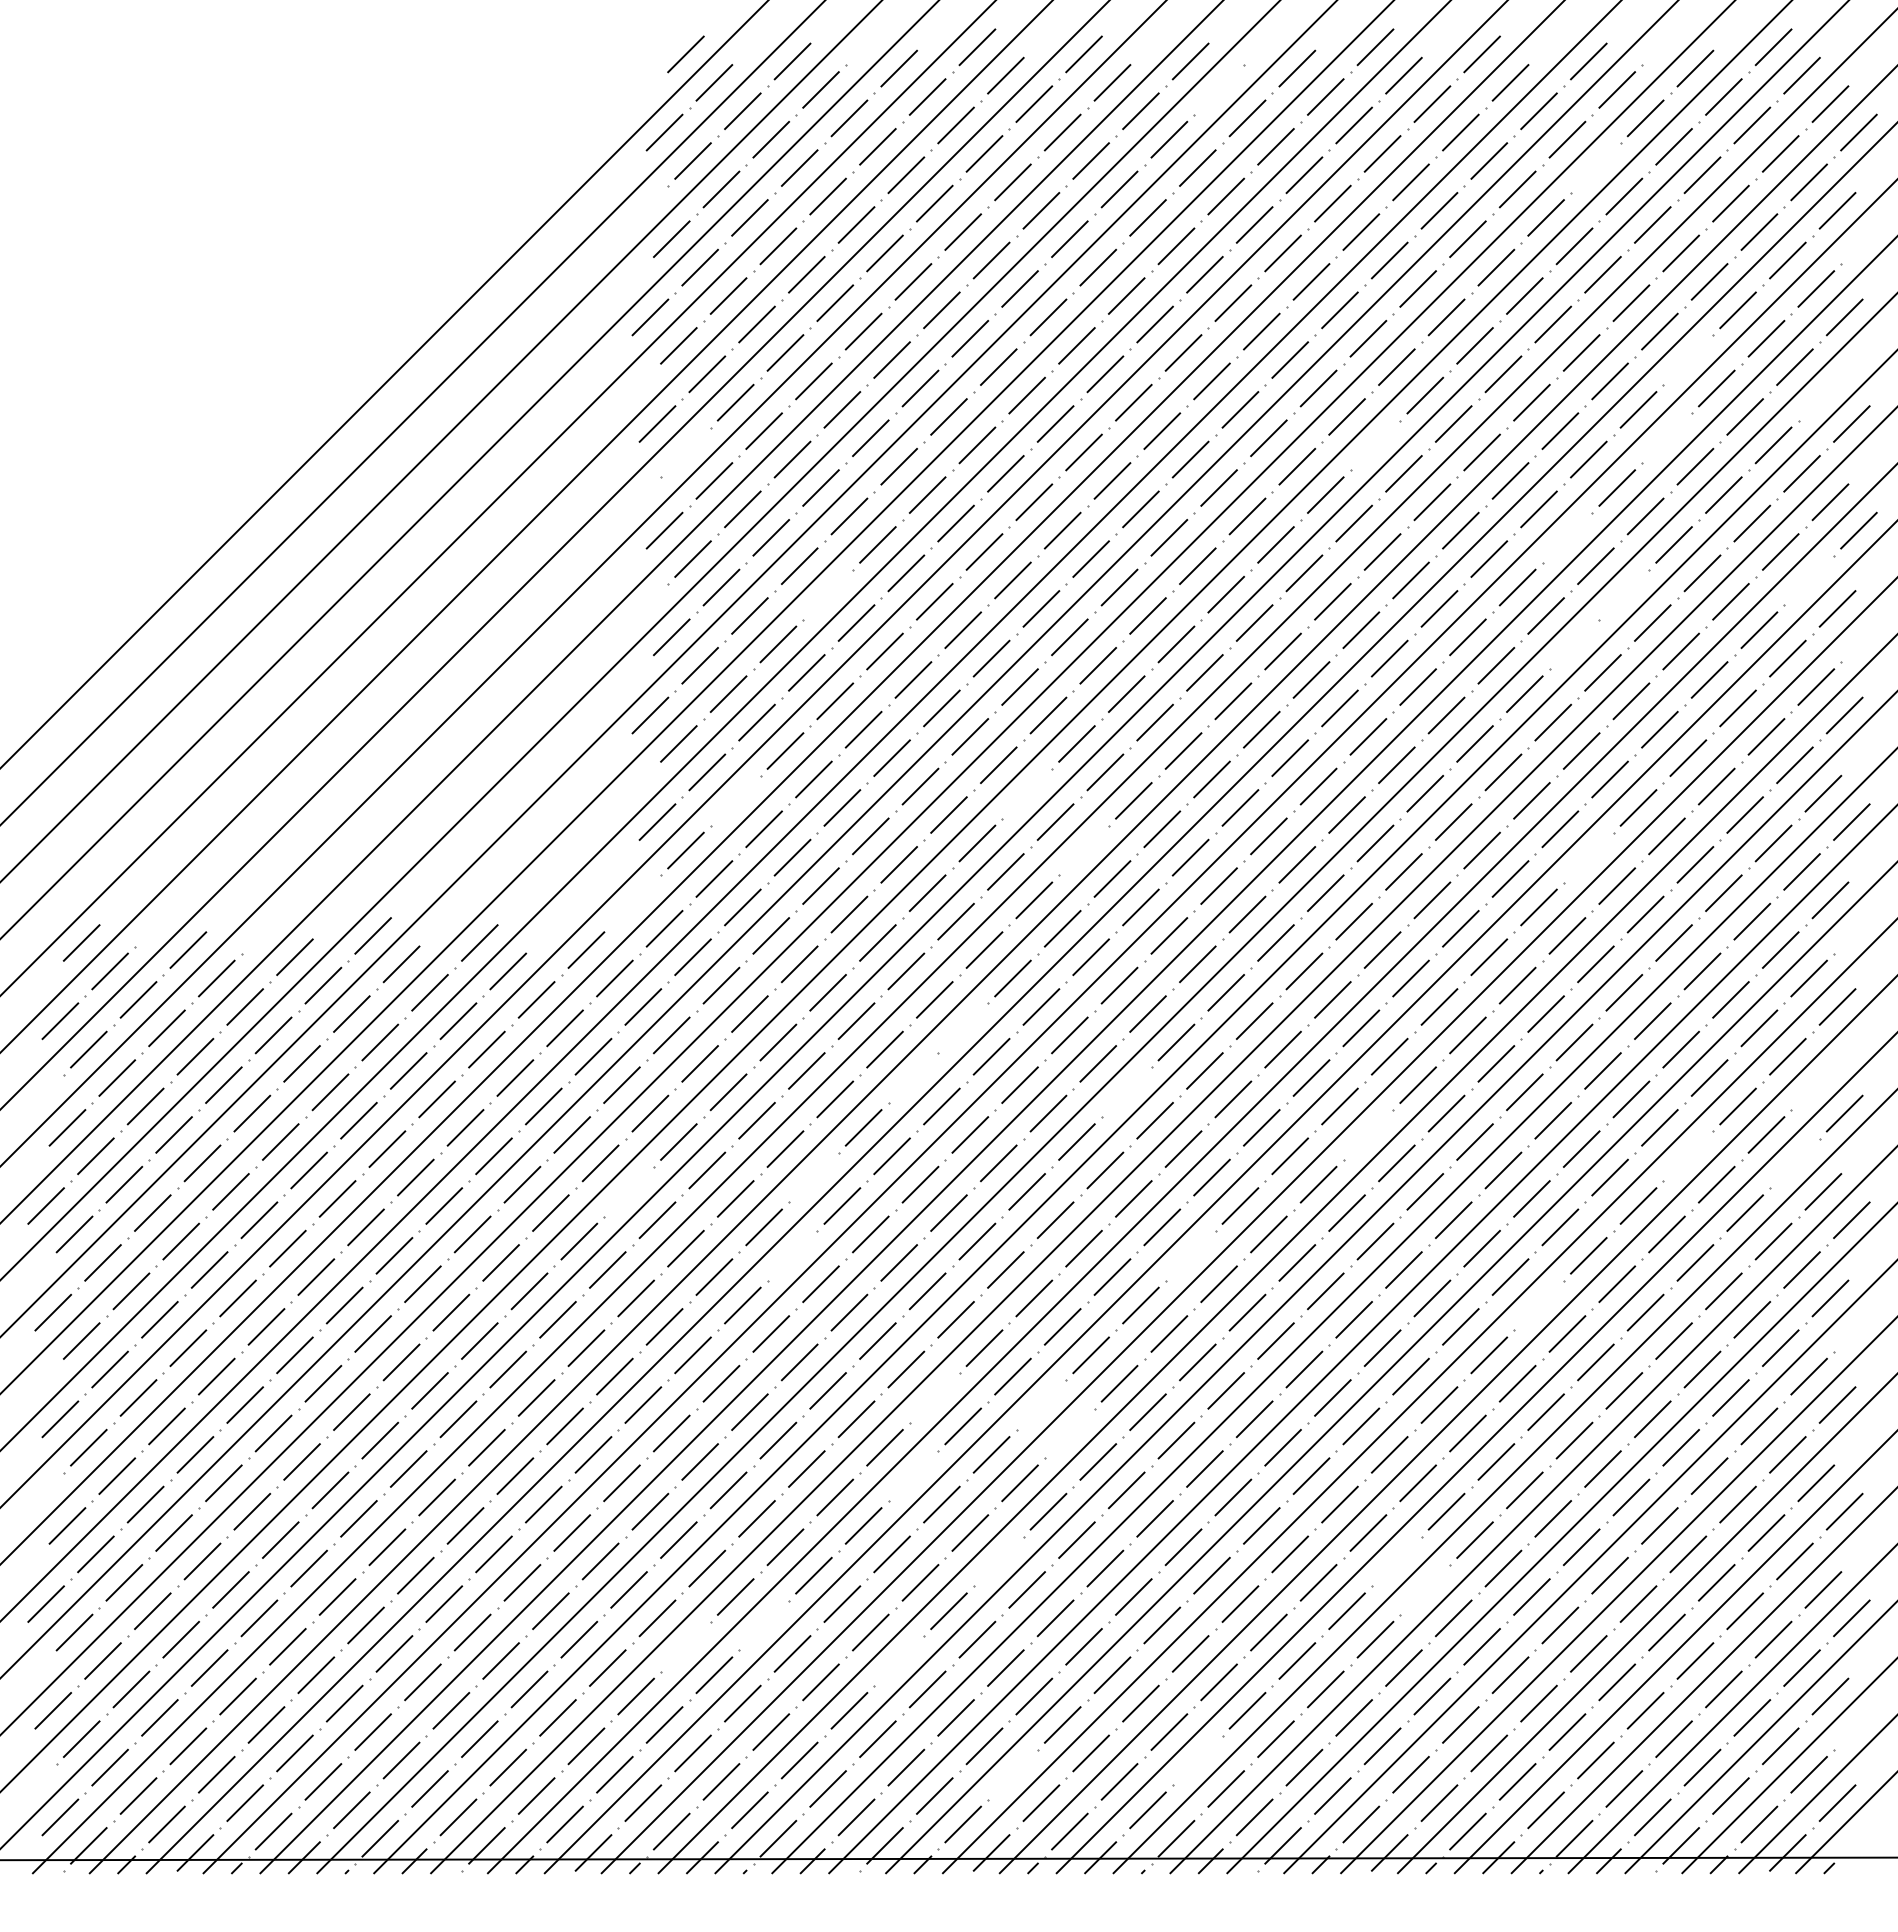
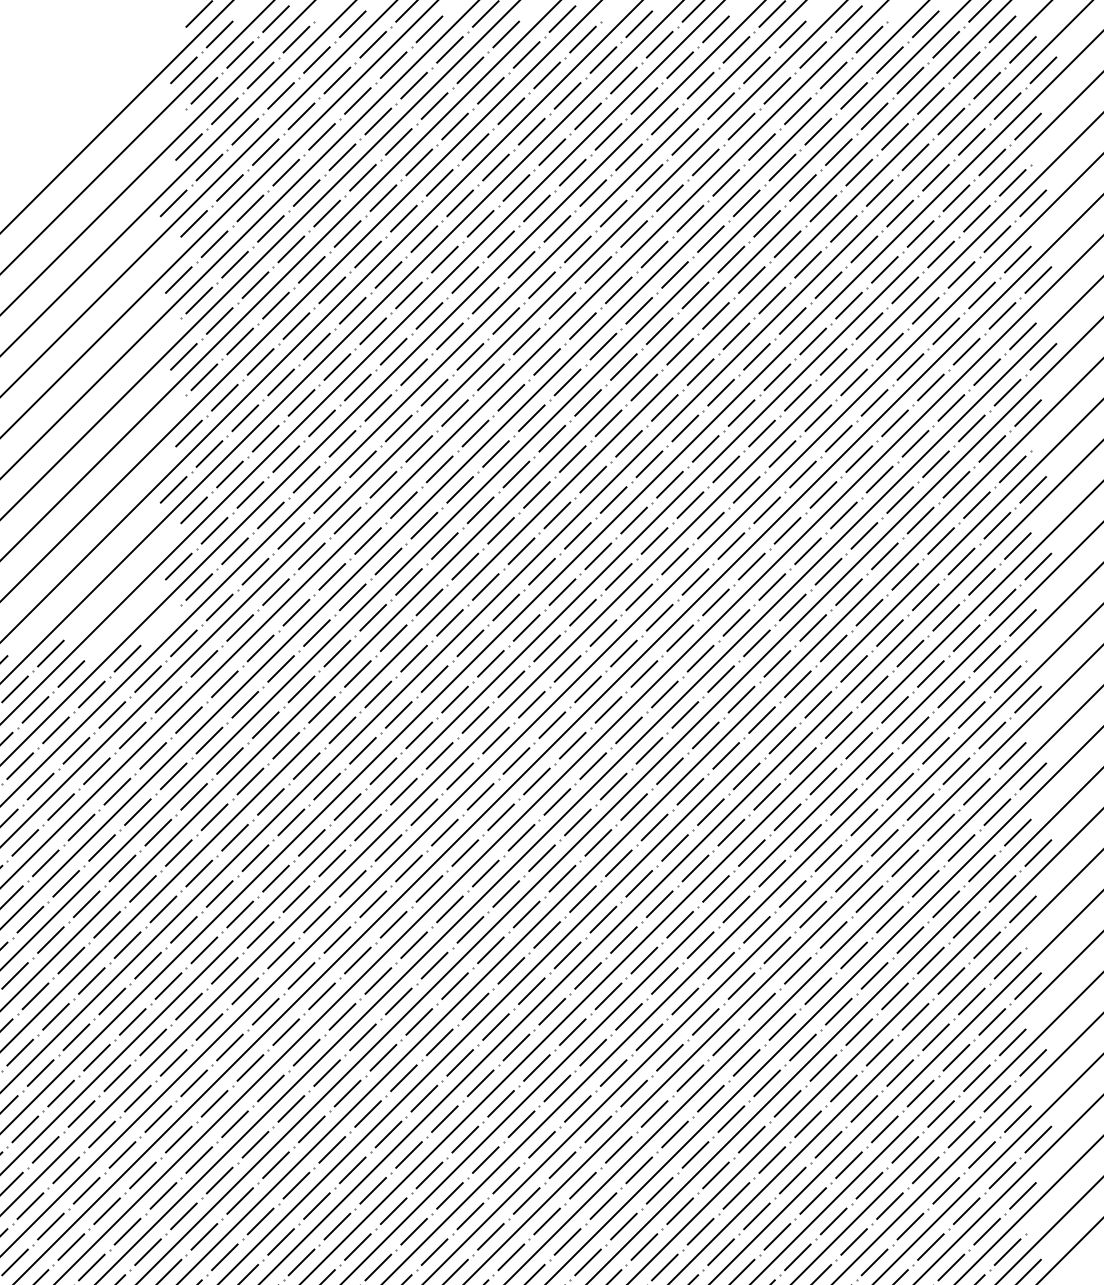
line: (1218, 89) -> (582, 39), added
line: (1595, 167) -> (853, 95), added
line: (1688, 359) -> (920, 233), added
line: (1823, 395) -> (1017, 259), added
line: (1666, 438) -> (904, 290), added
line: (1375, 445) -> (695, 295), added
line: (685, 452) -> (198, 300), added
line: (1567, 537) -> (833, 361), added
line: (1808, 580) -> (1007, 392), added
line: (827, 594) -> (301, 402), added
line: (1624, 594) -> (874, 402), added
line: (1574, 644) -> (838, 438), added
line: (1026, 793) -> (444, 545), added
line: (735, 800) -> (234, 551), added
line: (1083, 850) -> (485, 587), added
line: (1588, 857) -> (848, 592), added
line: (962, 1028) -> (398, 715), added
line: (913, 1077) -> (363, 750), added
line: (1816, 1084) -> (1012, 755), added
line: (1126, 1092) -> (516, 761), added
line: (1368, 1134) -> (690, 791), added
line: (1688, 1156) -> (920, 807), added
line: (1794, 1163) -> (997, 812), added
line: (813, 1177) -> (291, 822), added
line: (628, 1191) -> (157, 832), added
line: (792, 1255) -> (275, 878), added
line: (1190, 1255) -> (562, 878), added
line: (1538, 1305) -> (812, 914), added
line: (934, 1397) -> (378, 980), added
line: (1041, 1404) -> (455, 985), added
line: (1069, 1433) -> (475, 1006), added
line: (913, 1475) -> (363, 1036), added
line: (998, 1561) -> (424, 1098), added
line: (1396, 1561) -> (710, 1098), added
line: (1425, 1589) -> (731, 1118), added
line: (763, 1625) -> (255, 1144), added
line: (685, 1646) -> (198, 1159), added
line: (899, 1660) -> (352, 1169), added
line: (1197, 1760) -> (567, 1241), added
line: (1012, 1774) -> (434, 1252), added

